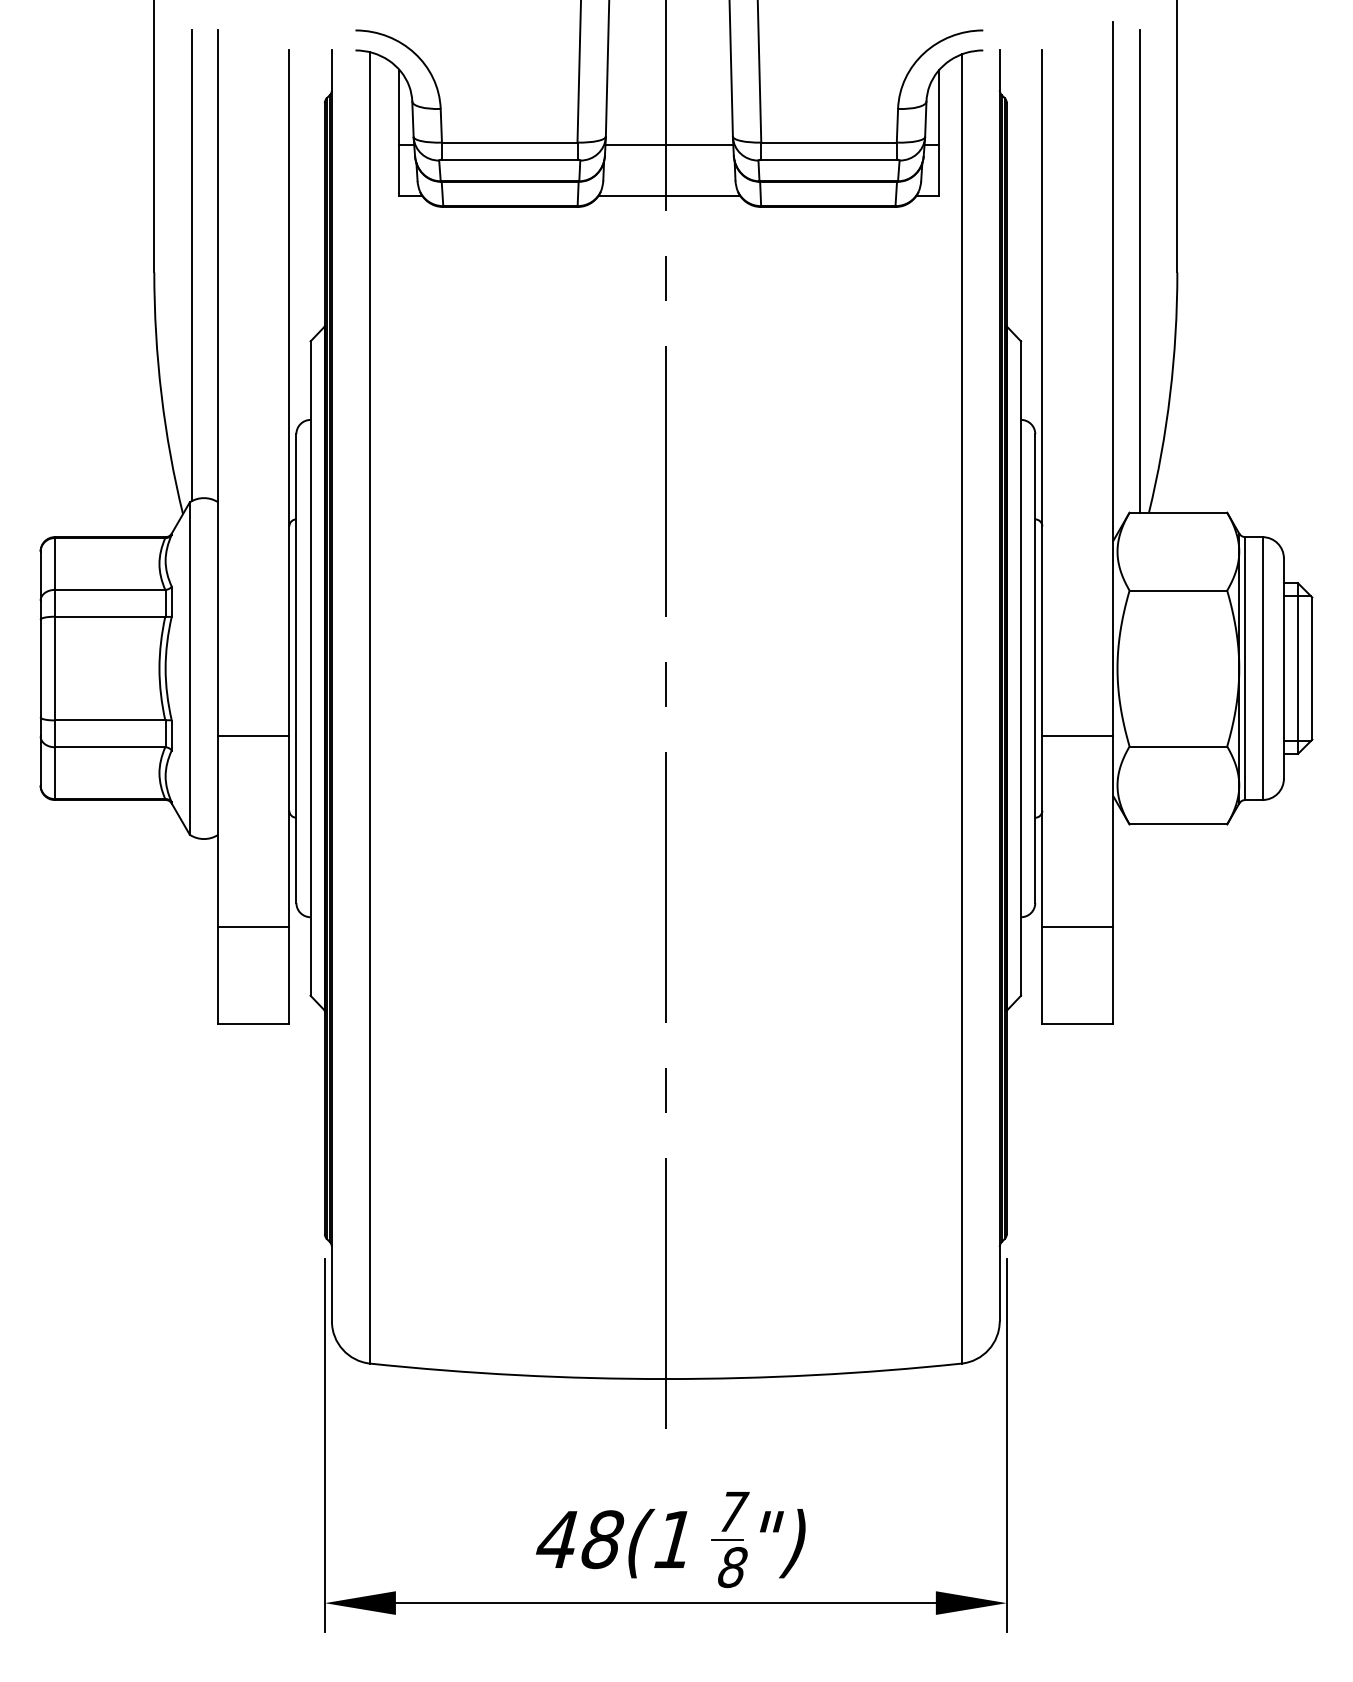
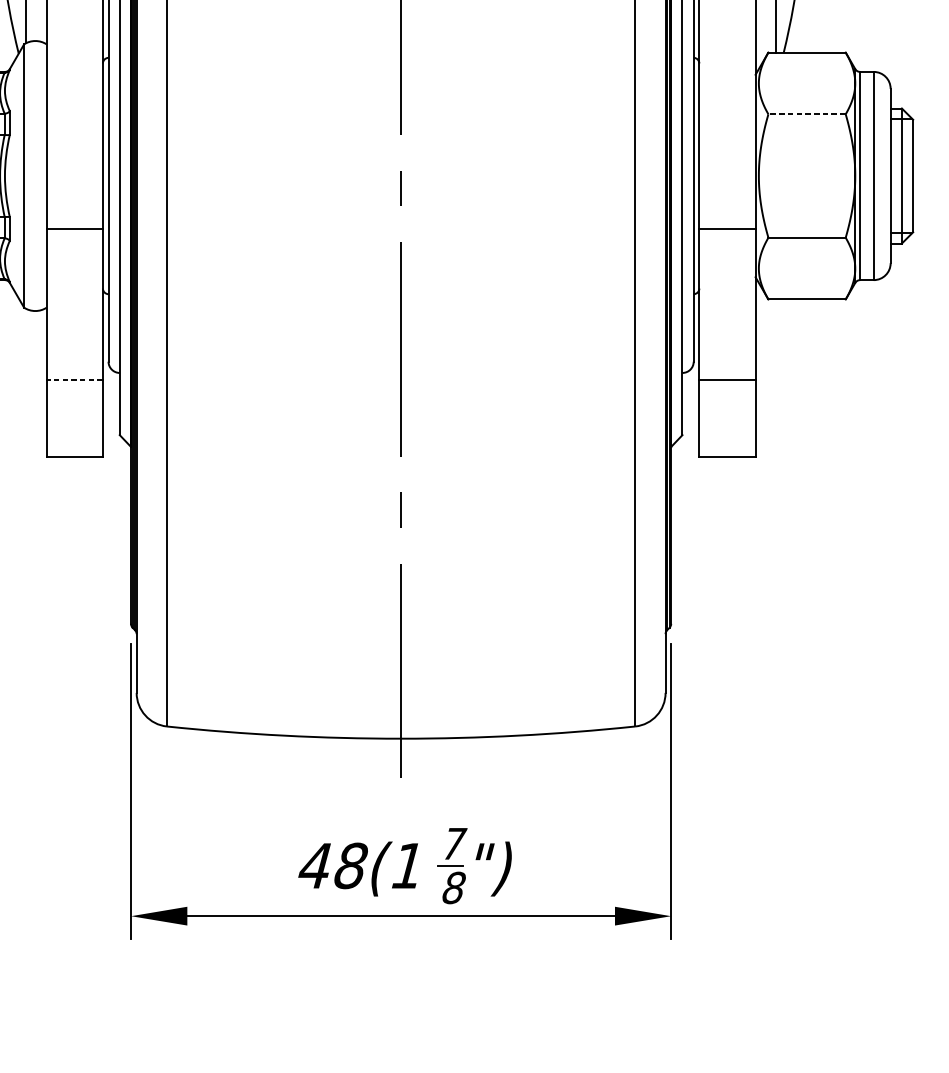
line: (1178, 590) -> (807, 114), solid -> dashed
line: (253, 926) -> (74, 380), solid -> dashed

